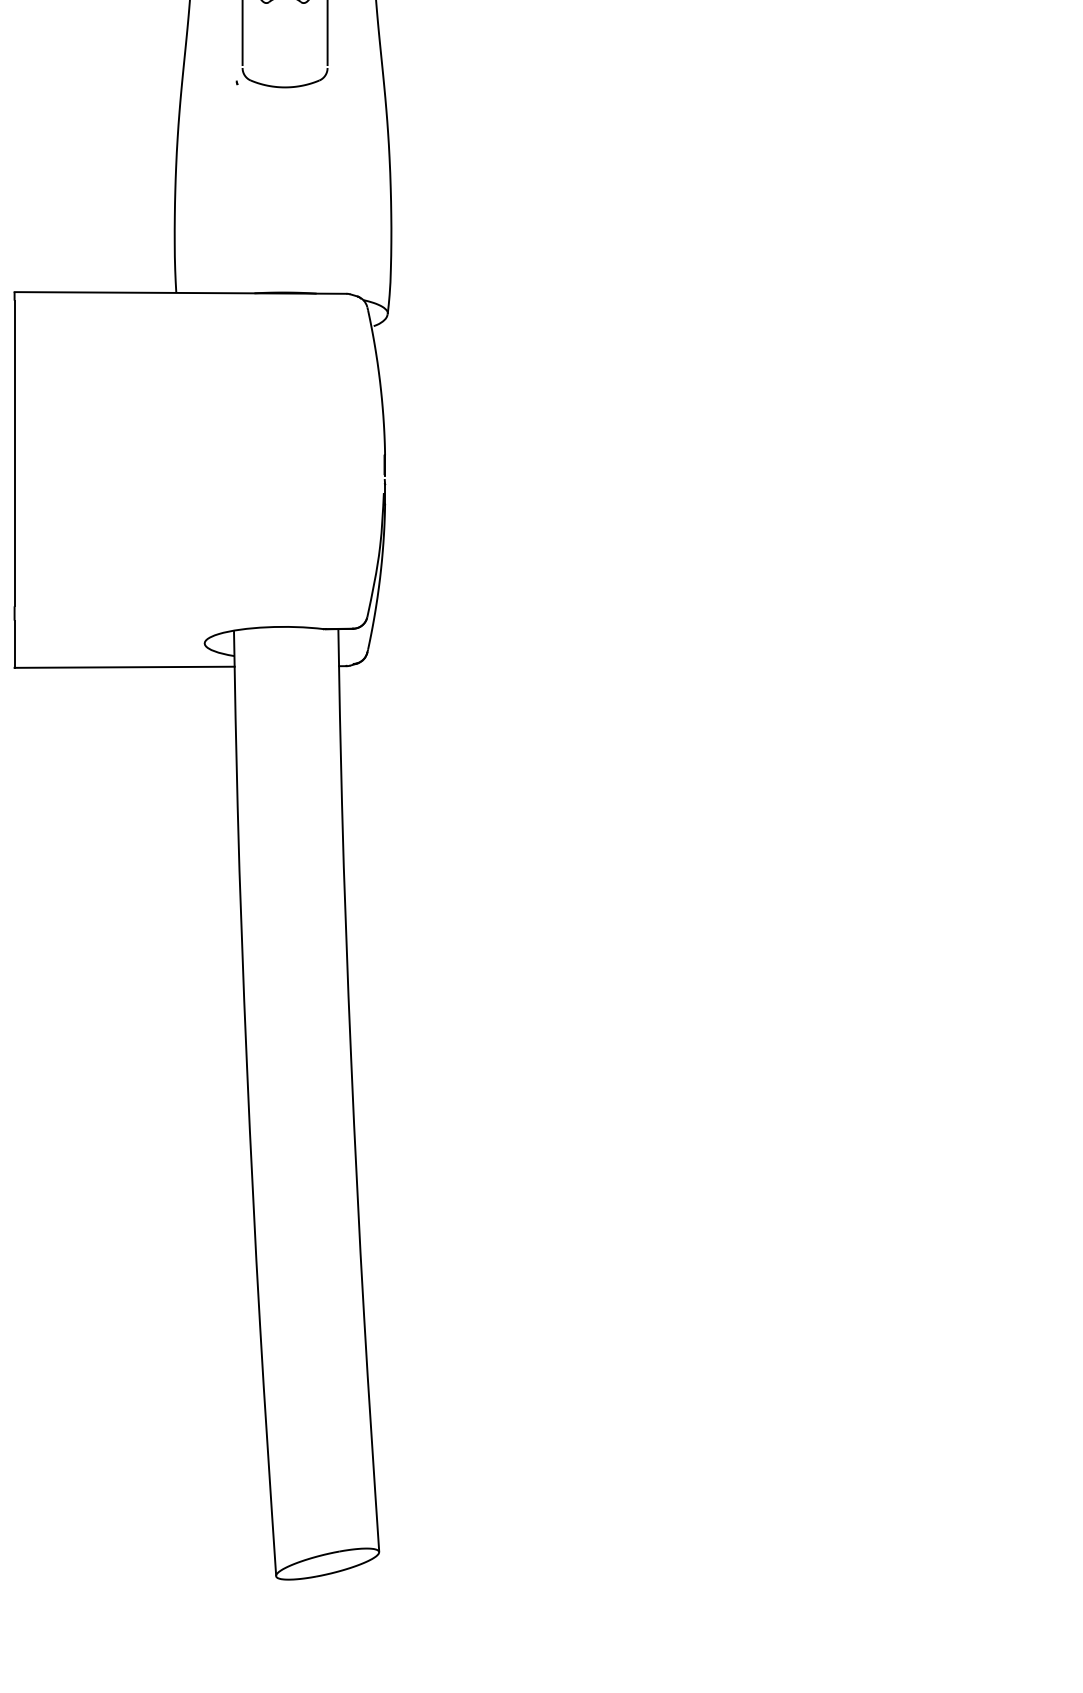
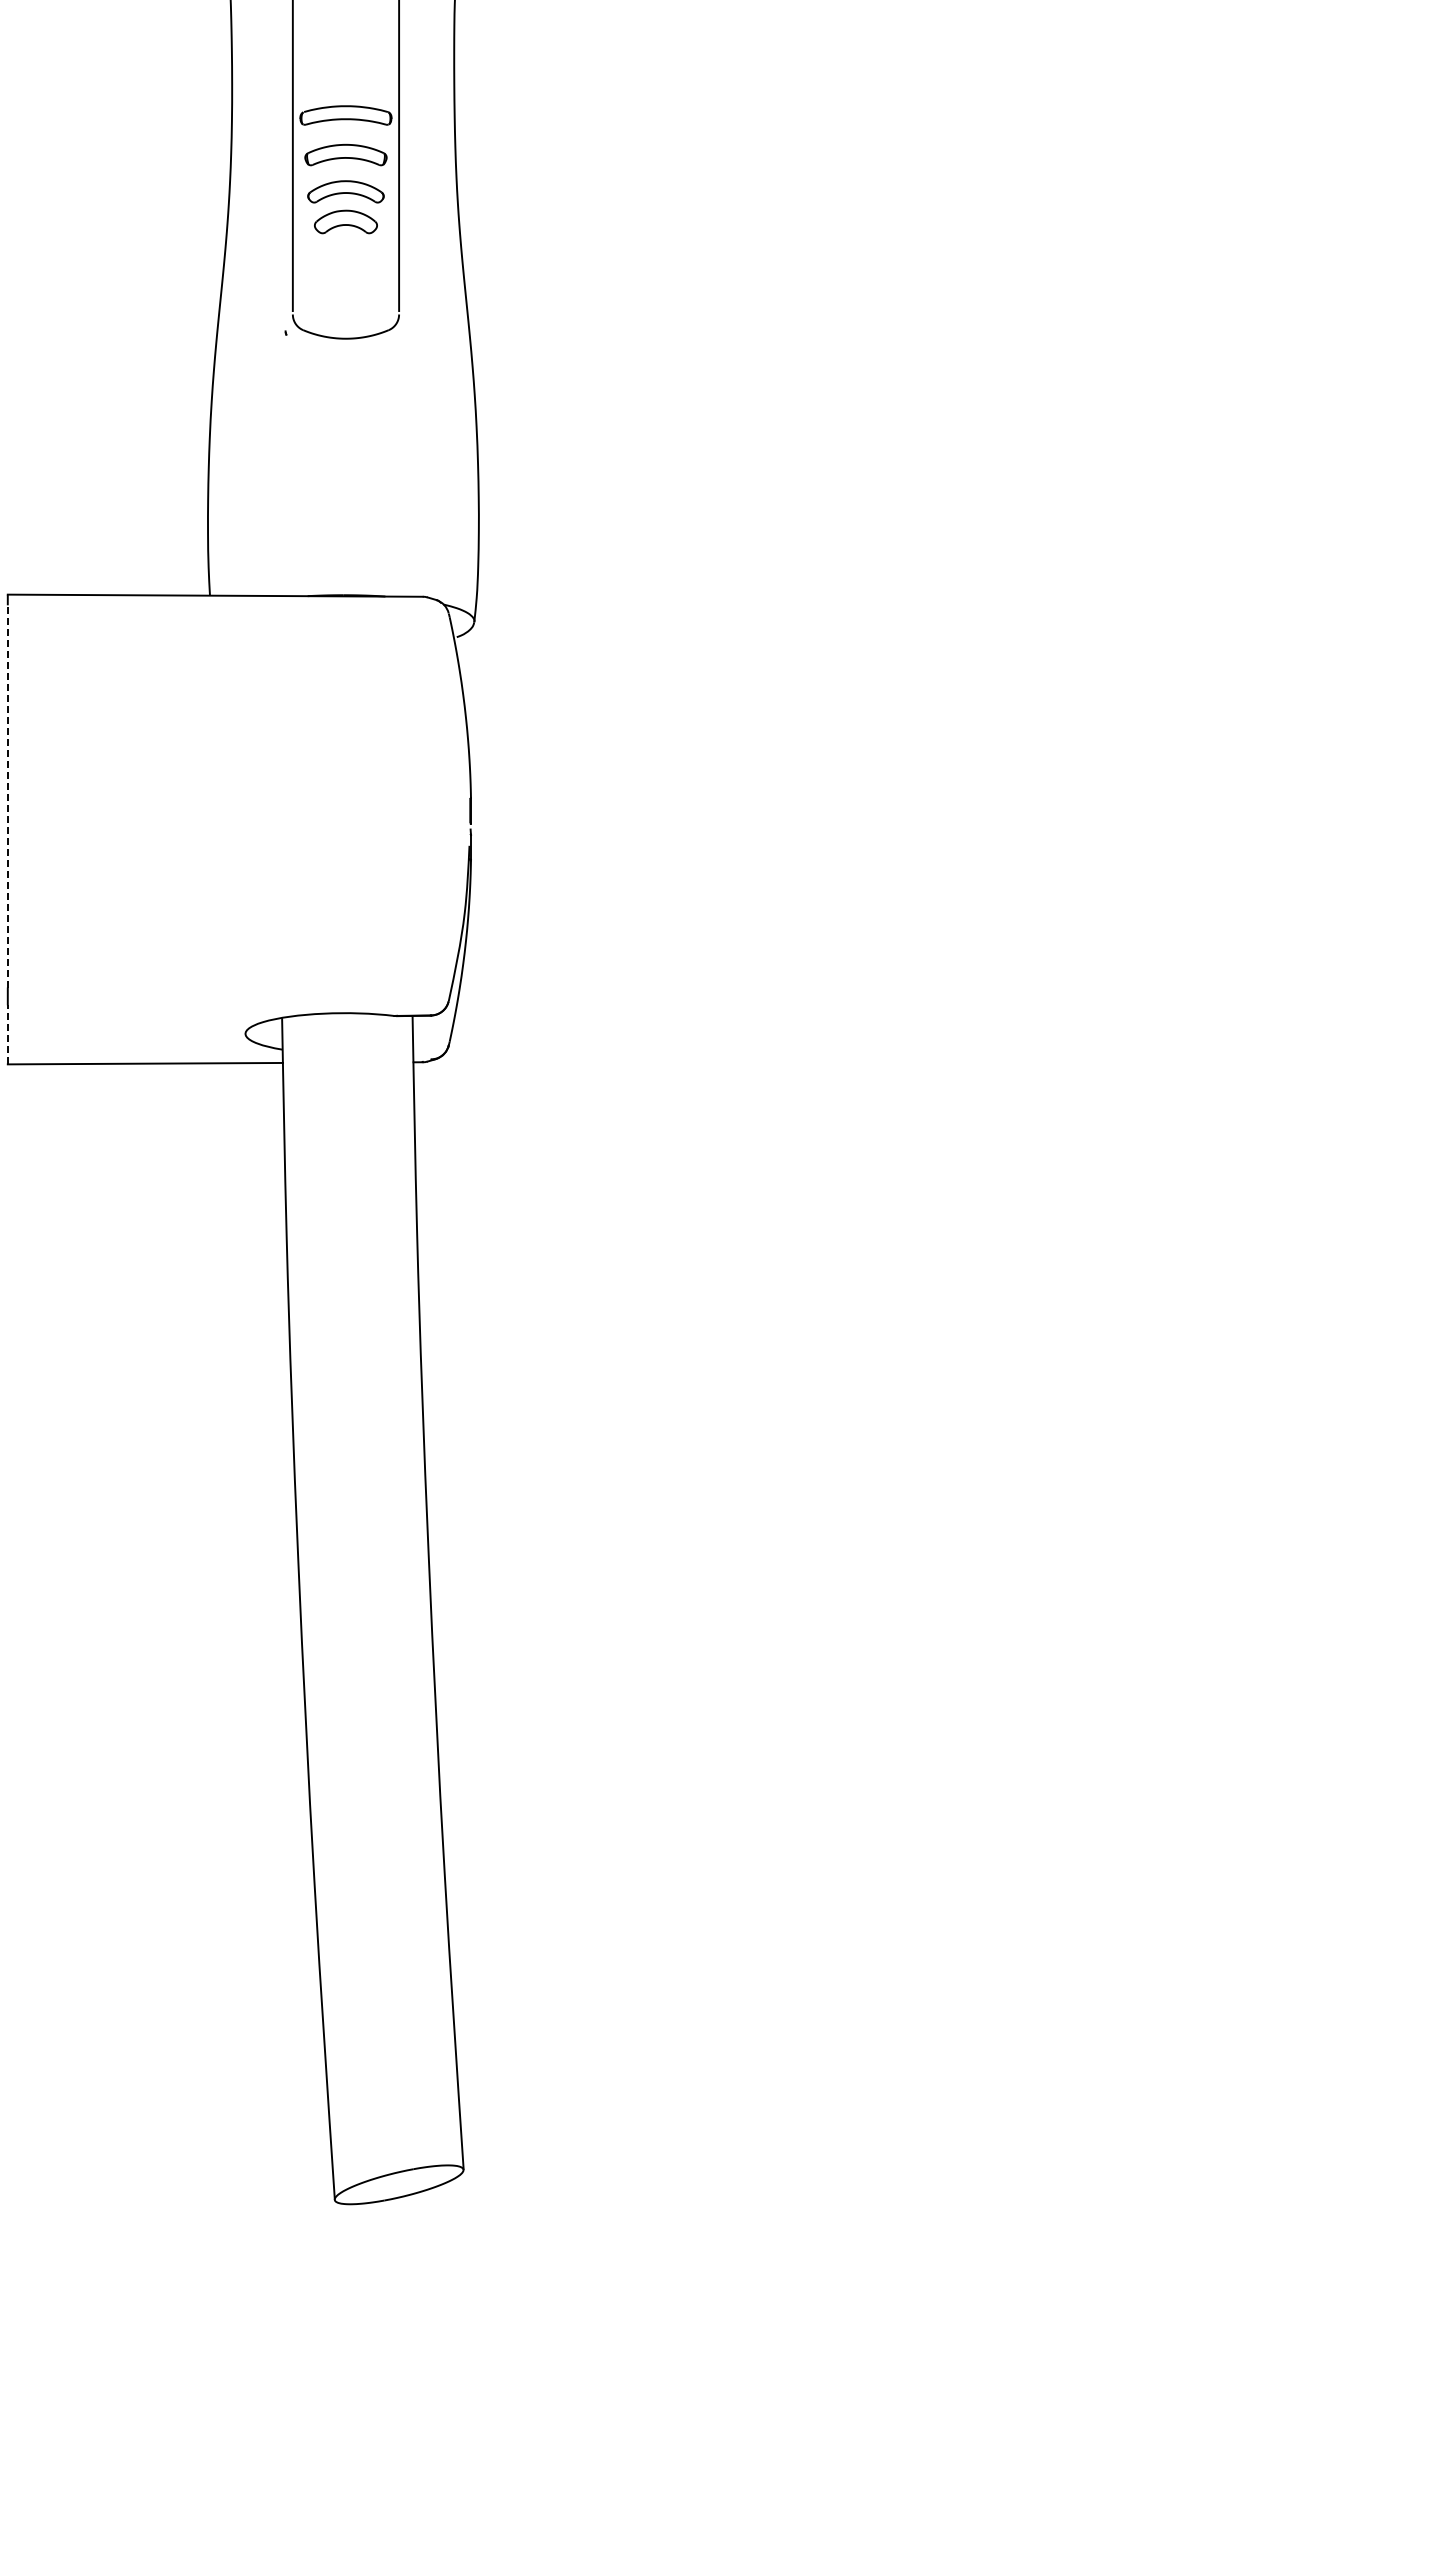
line: (14, 452) -> (7, 795), solid -> dashed
line: (14, 643) -> (7, 1034), solid -> dashed

